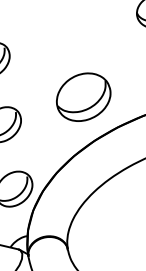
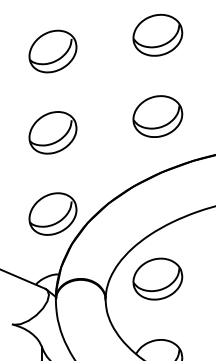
part: (71, 32) -> (157, 34), added
part: (83, 97) -> (157, 116), size x0.71
part: (106, 225) -> (157, 278), added

